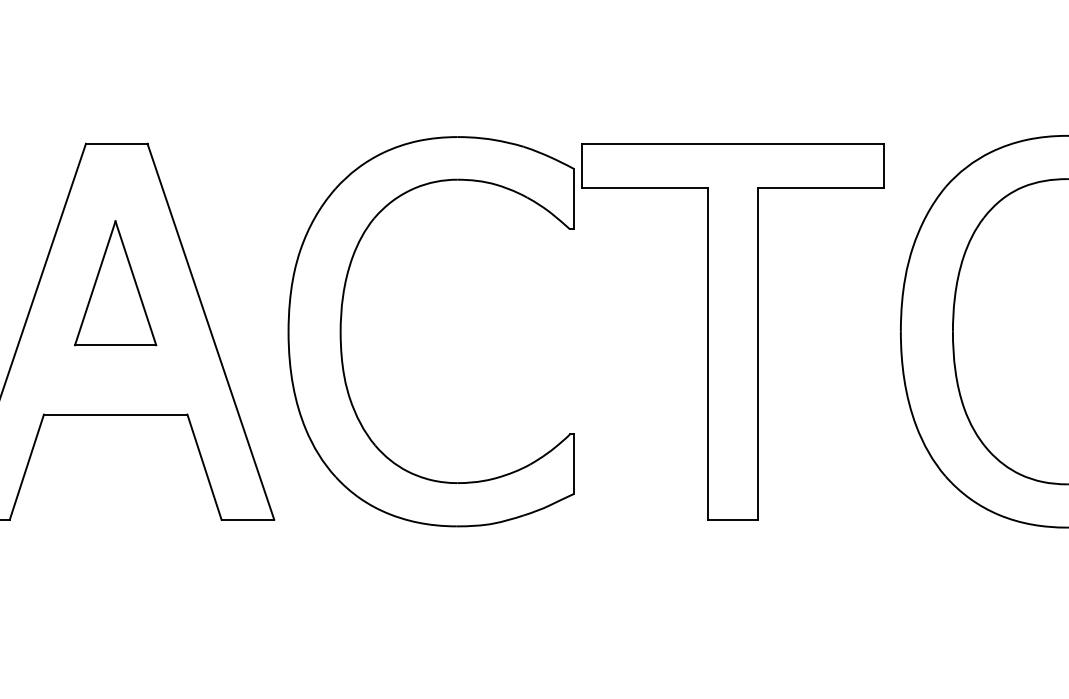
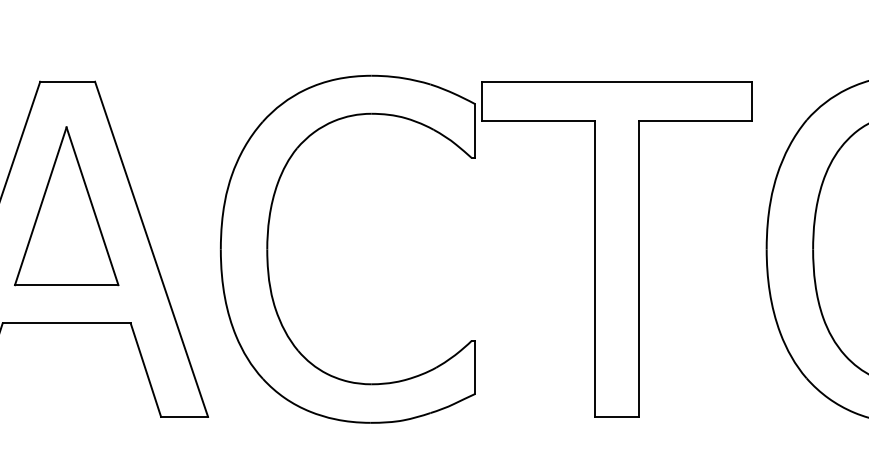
part: (115, 282) -> (66, 205), size x1.43

